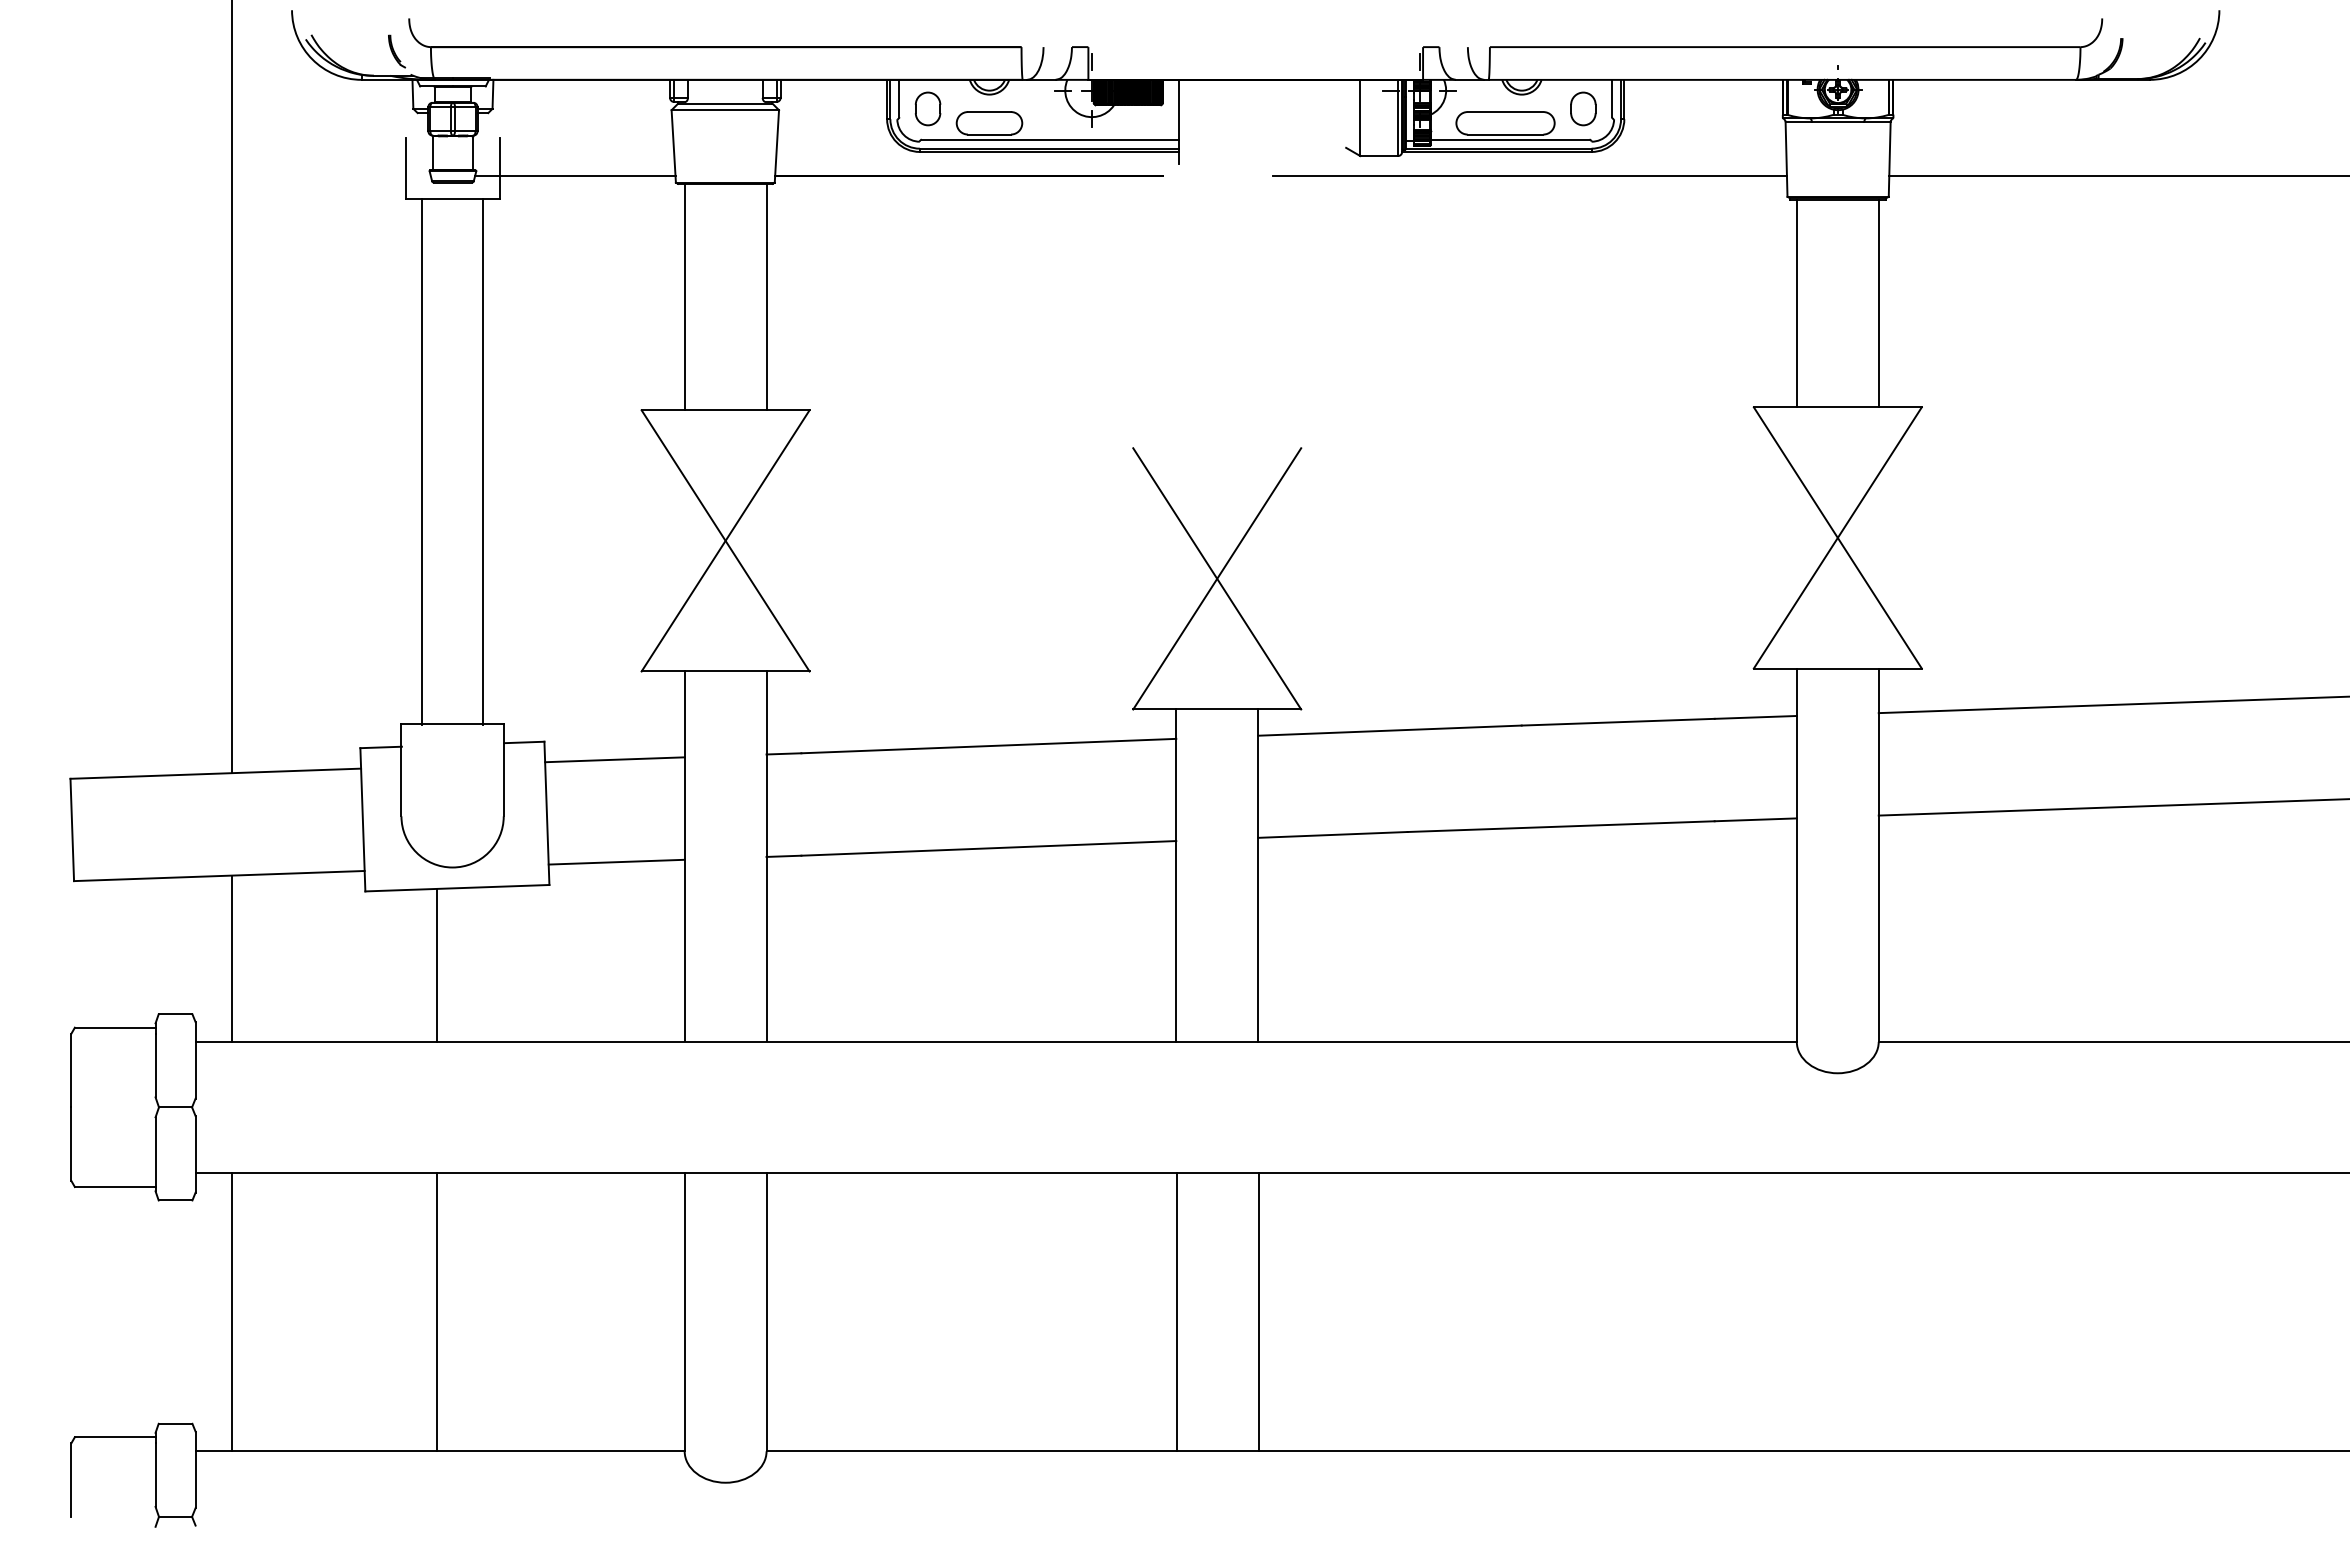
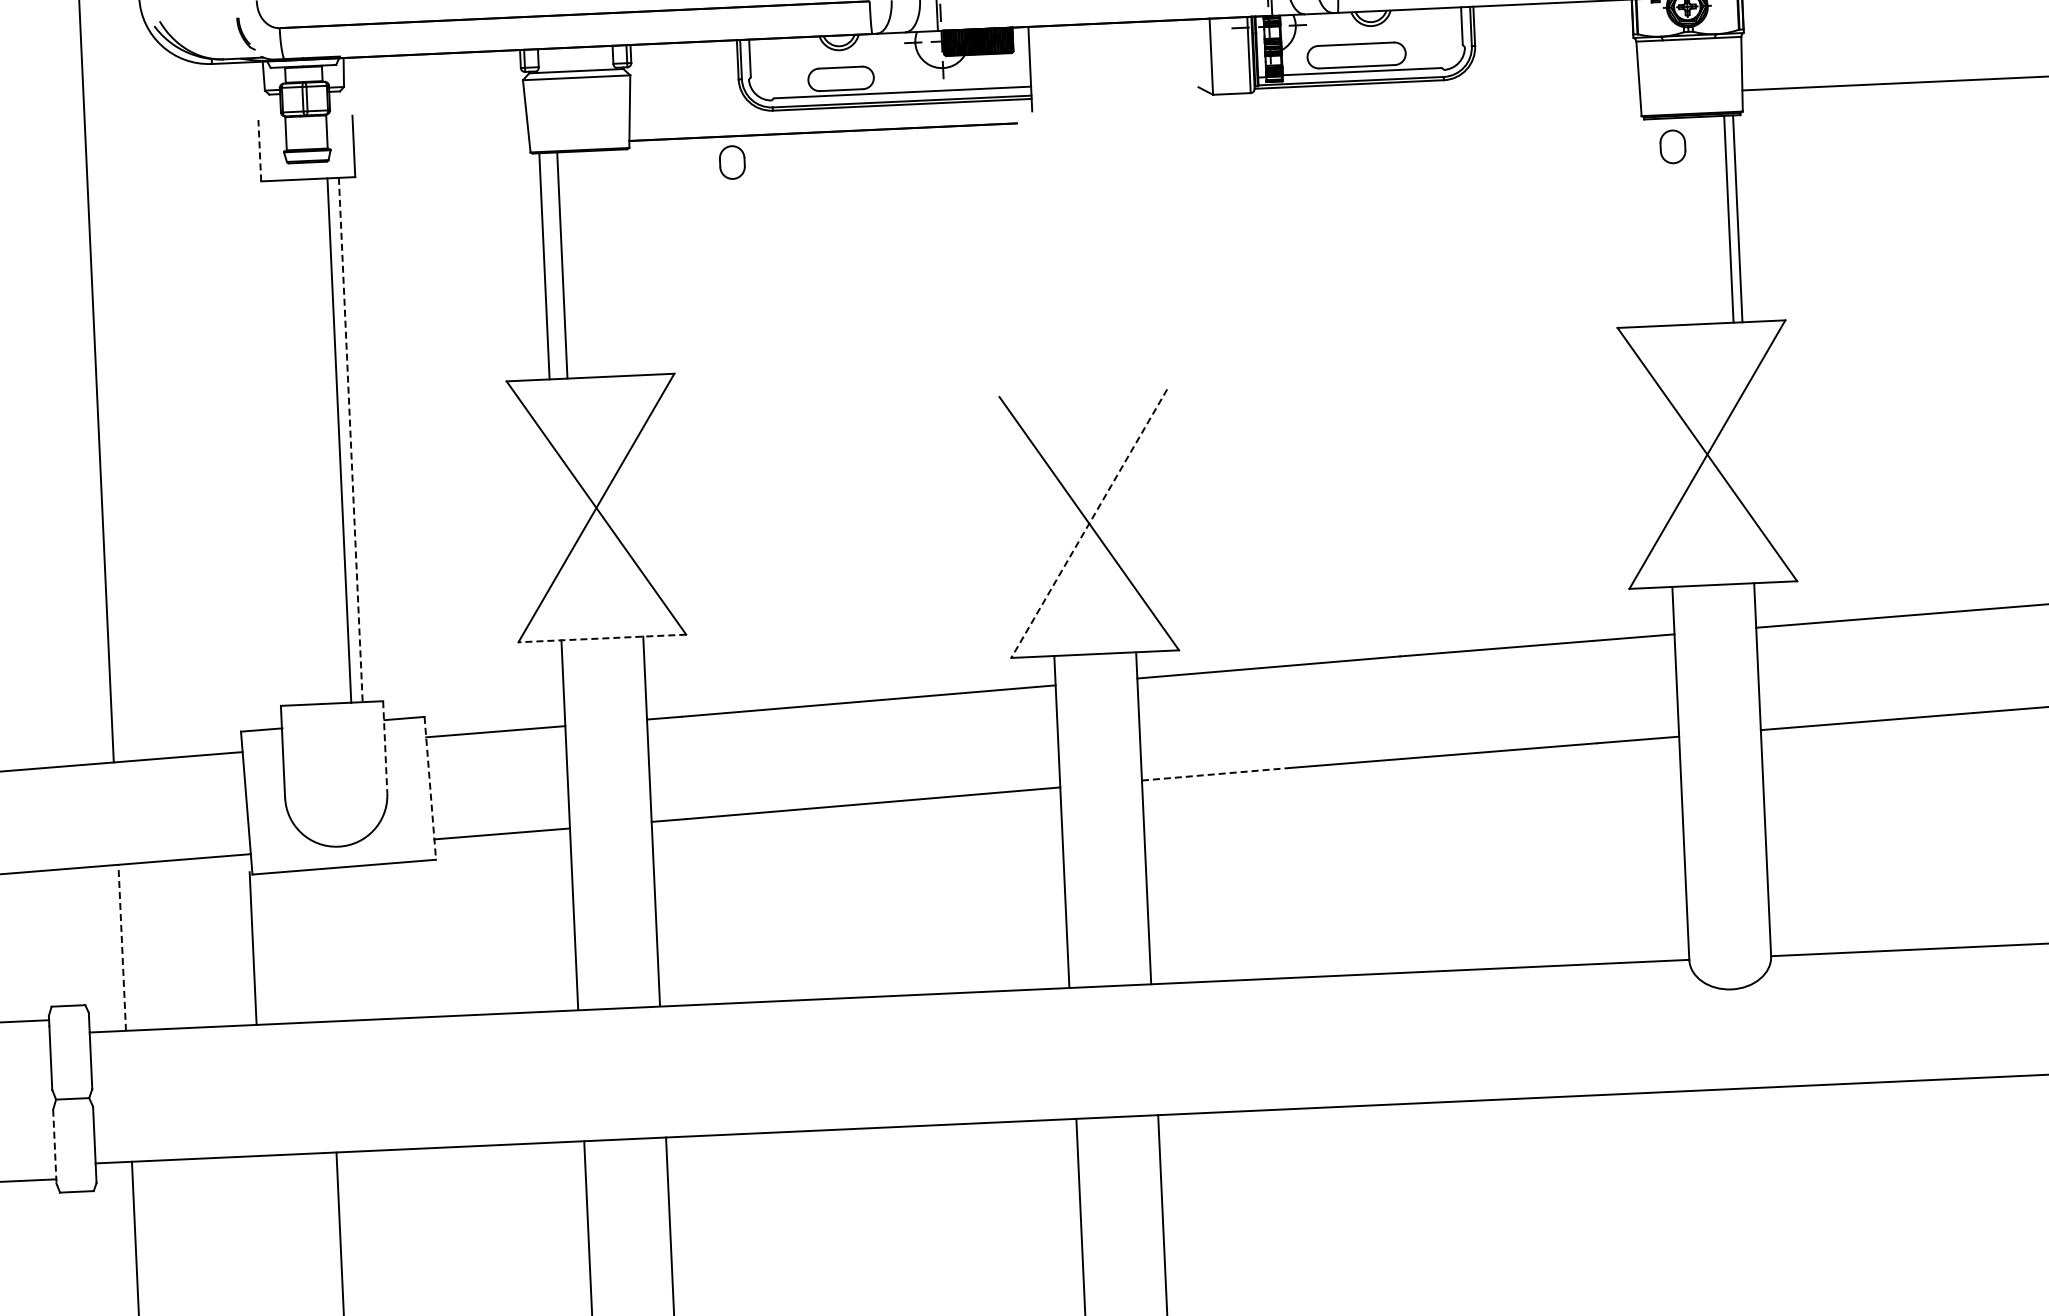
part: (927, 108) -> (731, 162), moved
part: (1583, 108) -> (1673, 146), moved
line: (405, 168) -> (259, 150), solid -> dashed
line: (575, 175) -> (429, 149), removed
line: (1529, 175) -> (1382, 106), removed
line: (766, 296) -> (562, 264), moved
line: (1796, 303) -> (1728, 218), moved
line: (421, 461) -> (339, 440), moved
line: (483, 461) -> (350, 439), solid -> dashed
line: (1216, 579) -> (1088, 524), solid -> dashed
line: (725, 671) -> (602, 638), solid -> dashed
line: (503, 770) -> (384, 747), solid -> dashed
line: (546, 813) -> (429, 788), solid -> dashed
line: (1332, 834) -> (1216, 773), solid -> dashed
line: (231, 958) -> (121, 947), solid -> dashed
line: (436, 964) -> (252, 947), moved
line: (155, 1154) -> (54, 1146), solid -> dashed

